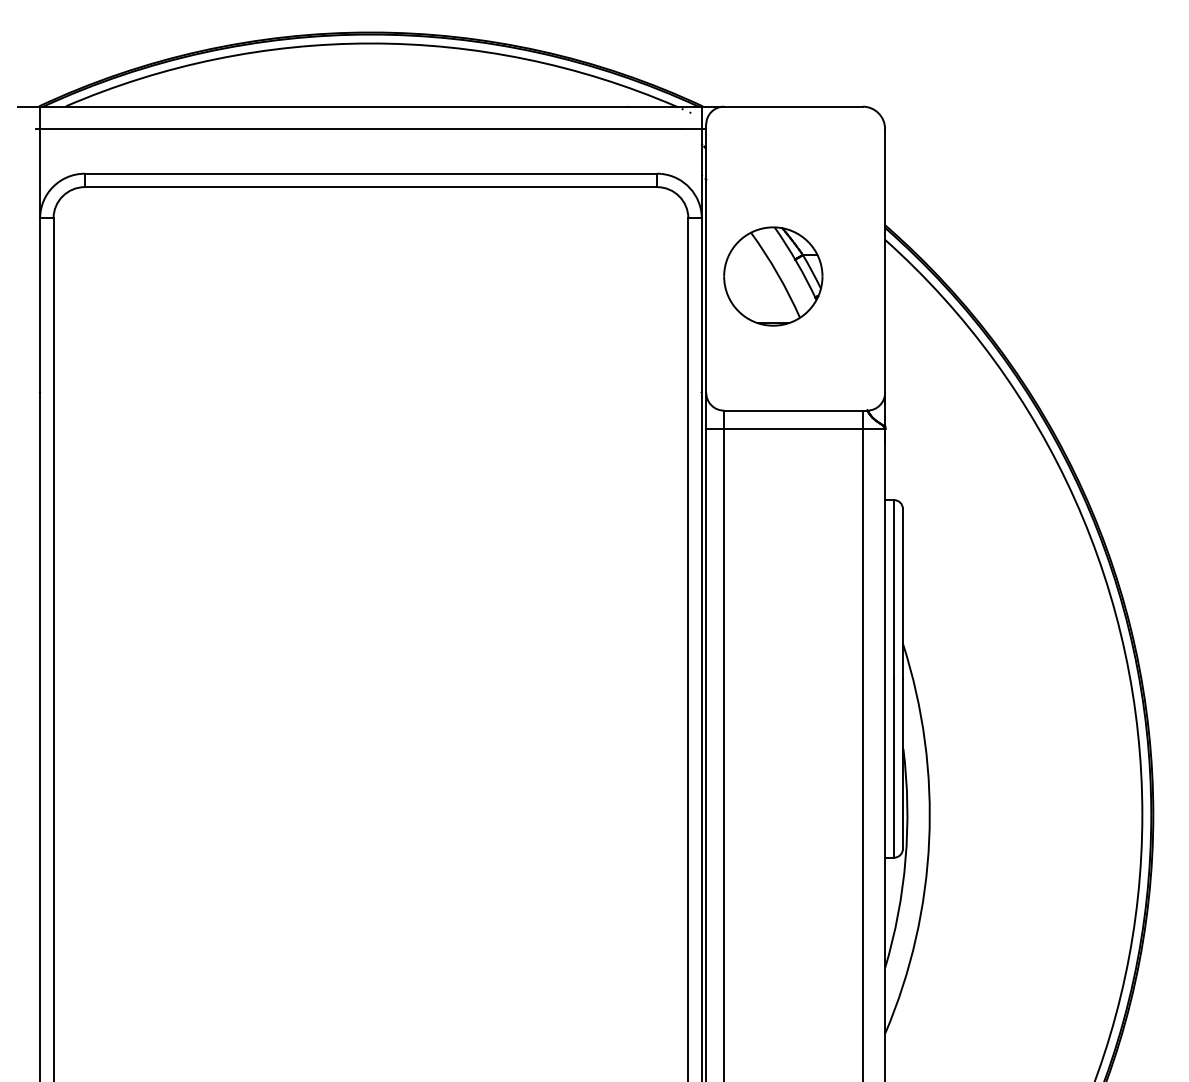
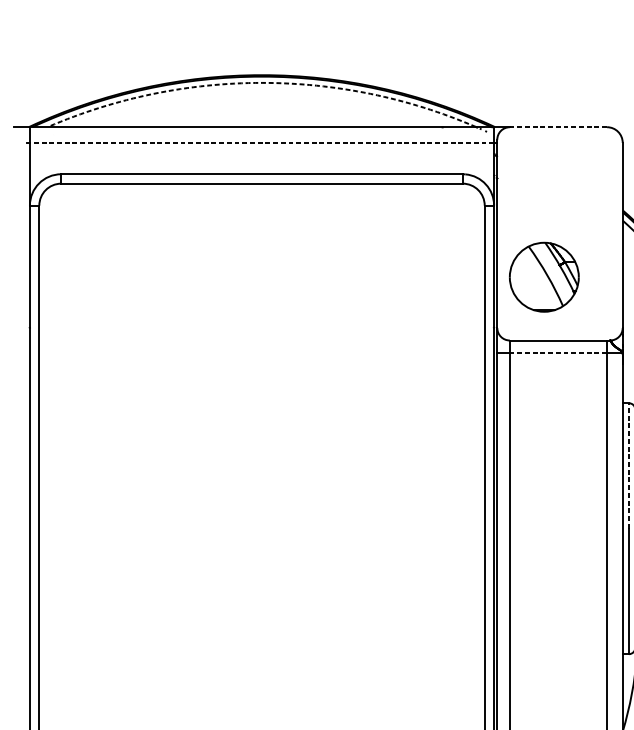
arc: (370, 43) -> (261, 82), solid -> dashed
line: (792, 106) -> (557, 127), solid -> dashed
line: (370, 129) -> (261, 143), solid -> dashed
part: (773, 276) -> (544, 277), moved
line: (792, 428) -> (557, 353), solid -> dashed
line: (894, 588) -> (629, 465), solid -> dashed

